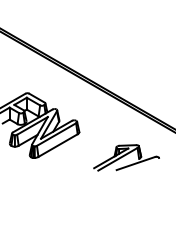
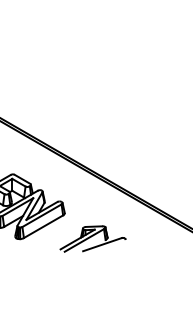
part: (126, 157) -> (92, 238), moved

